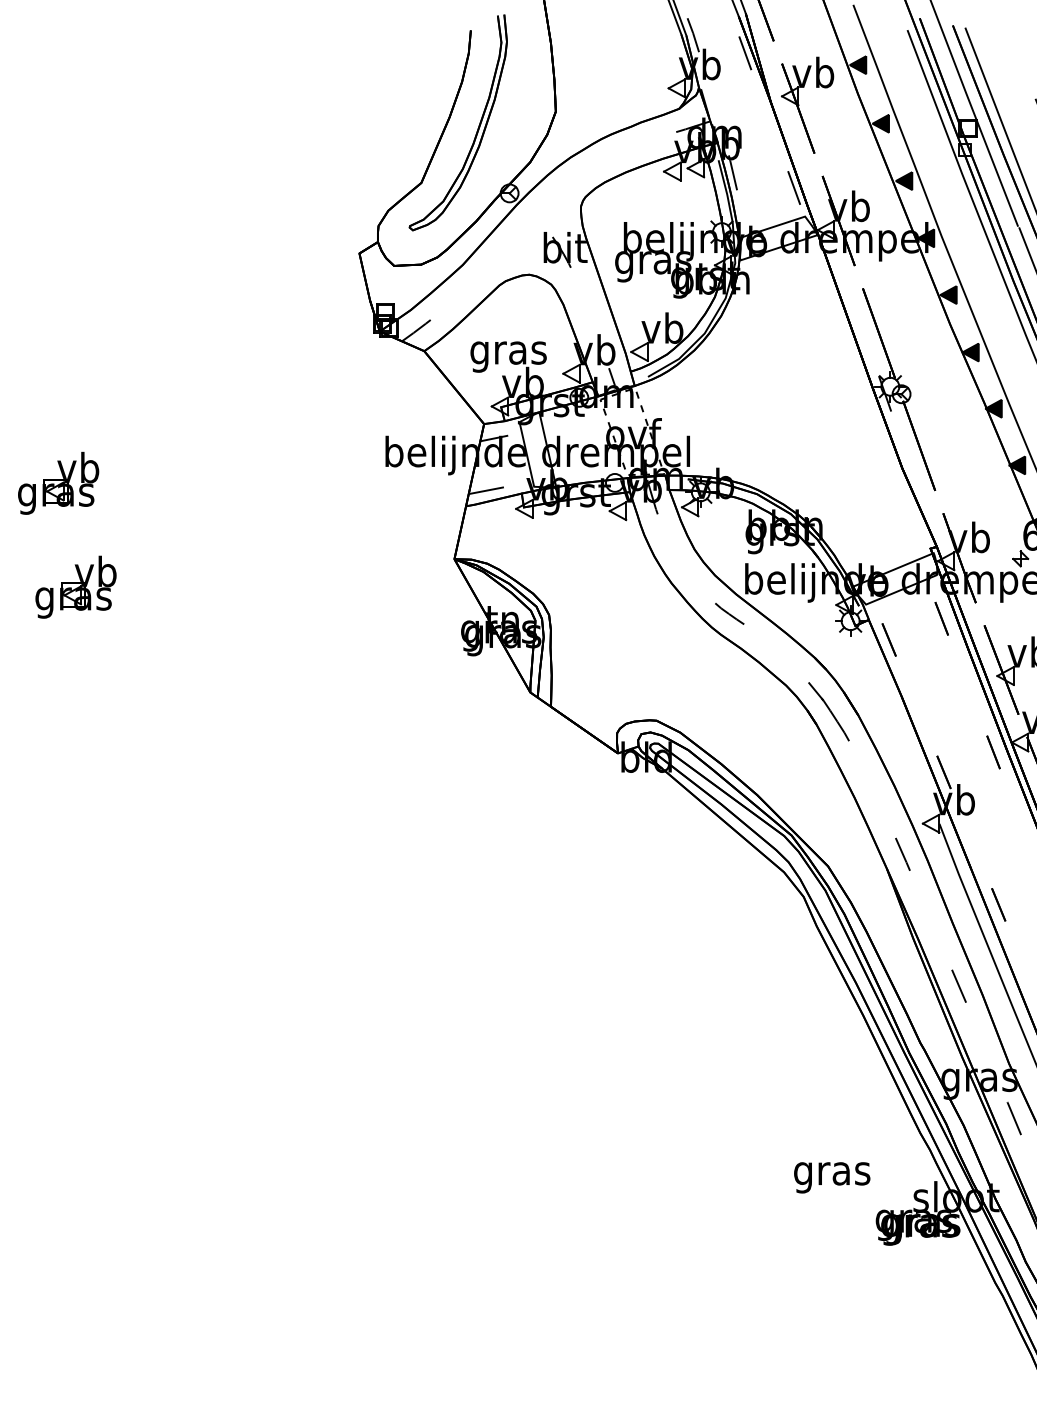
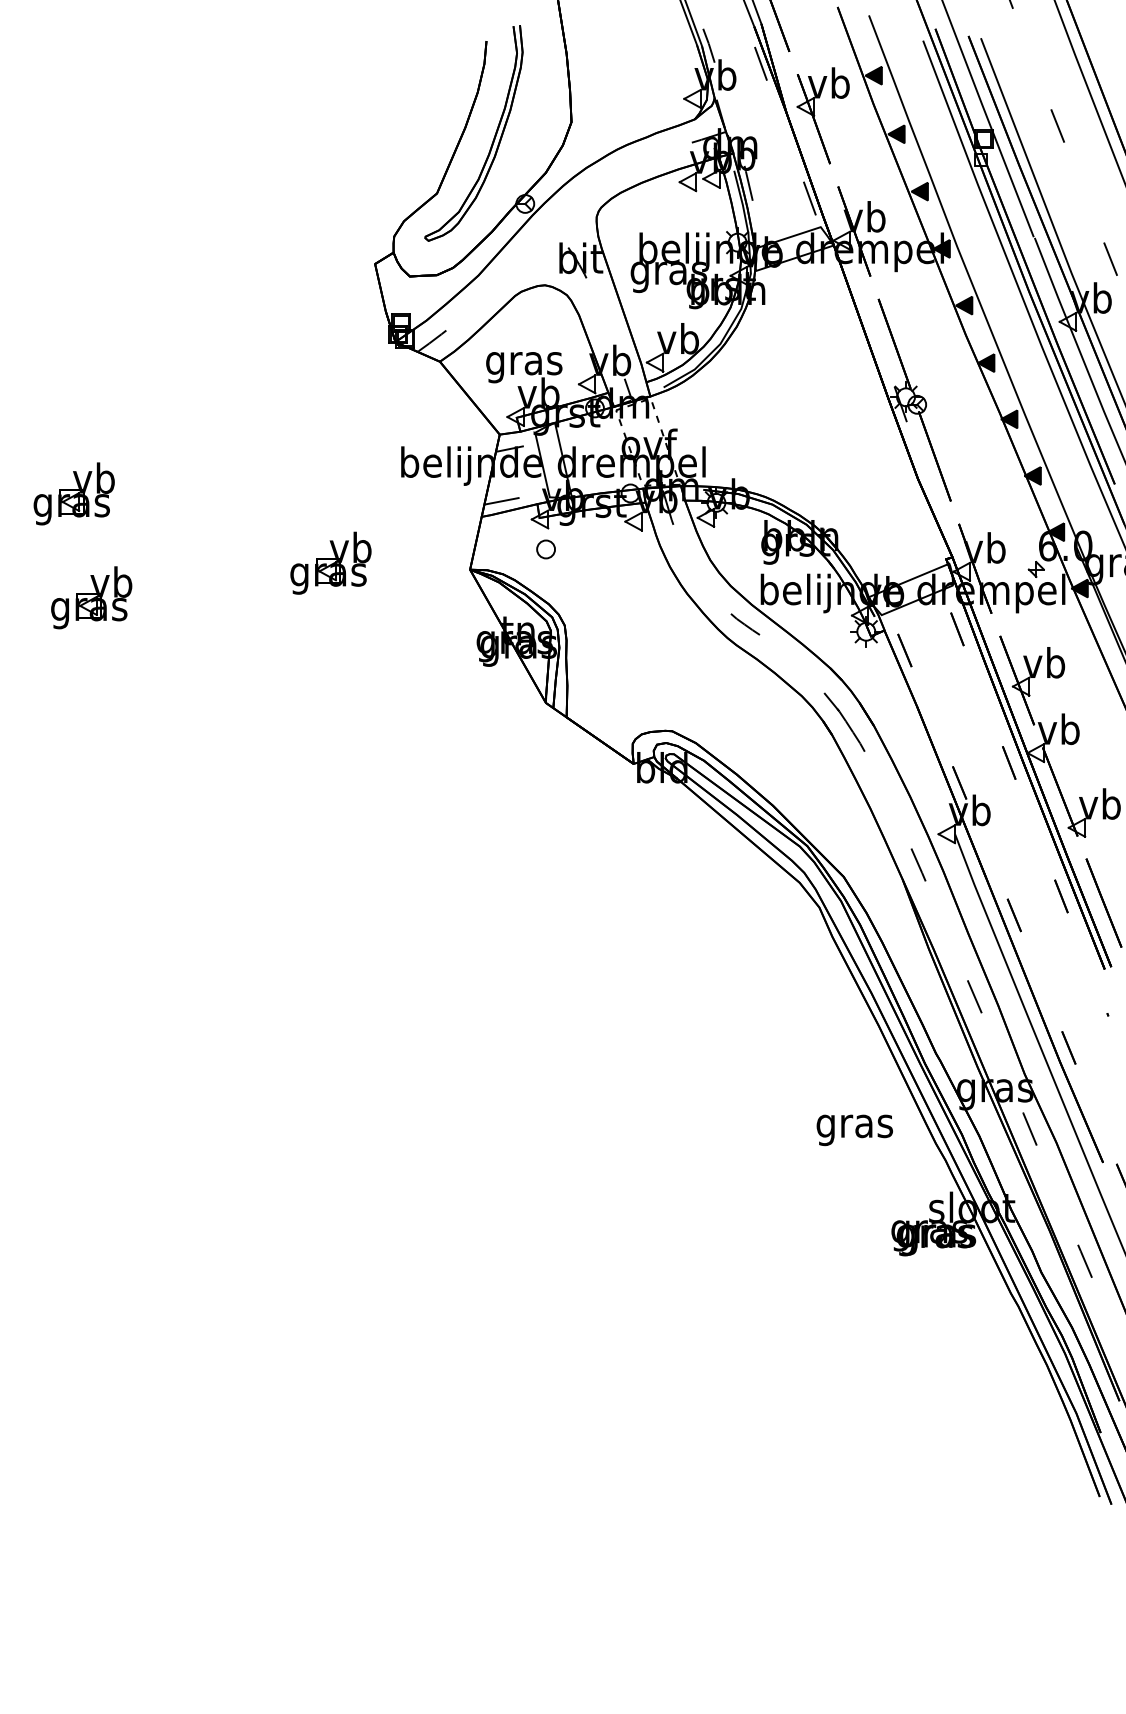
part: (529, 538) -> (545, 549), added
part: (314, 551) -> (330, 562), added
text: (831, 1177) -> (854, 1130), moved

